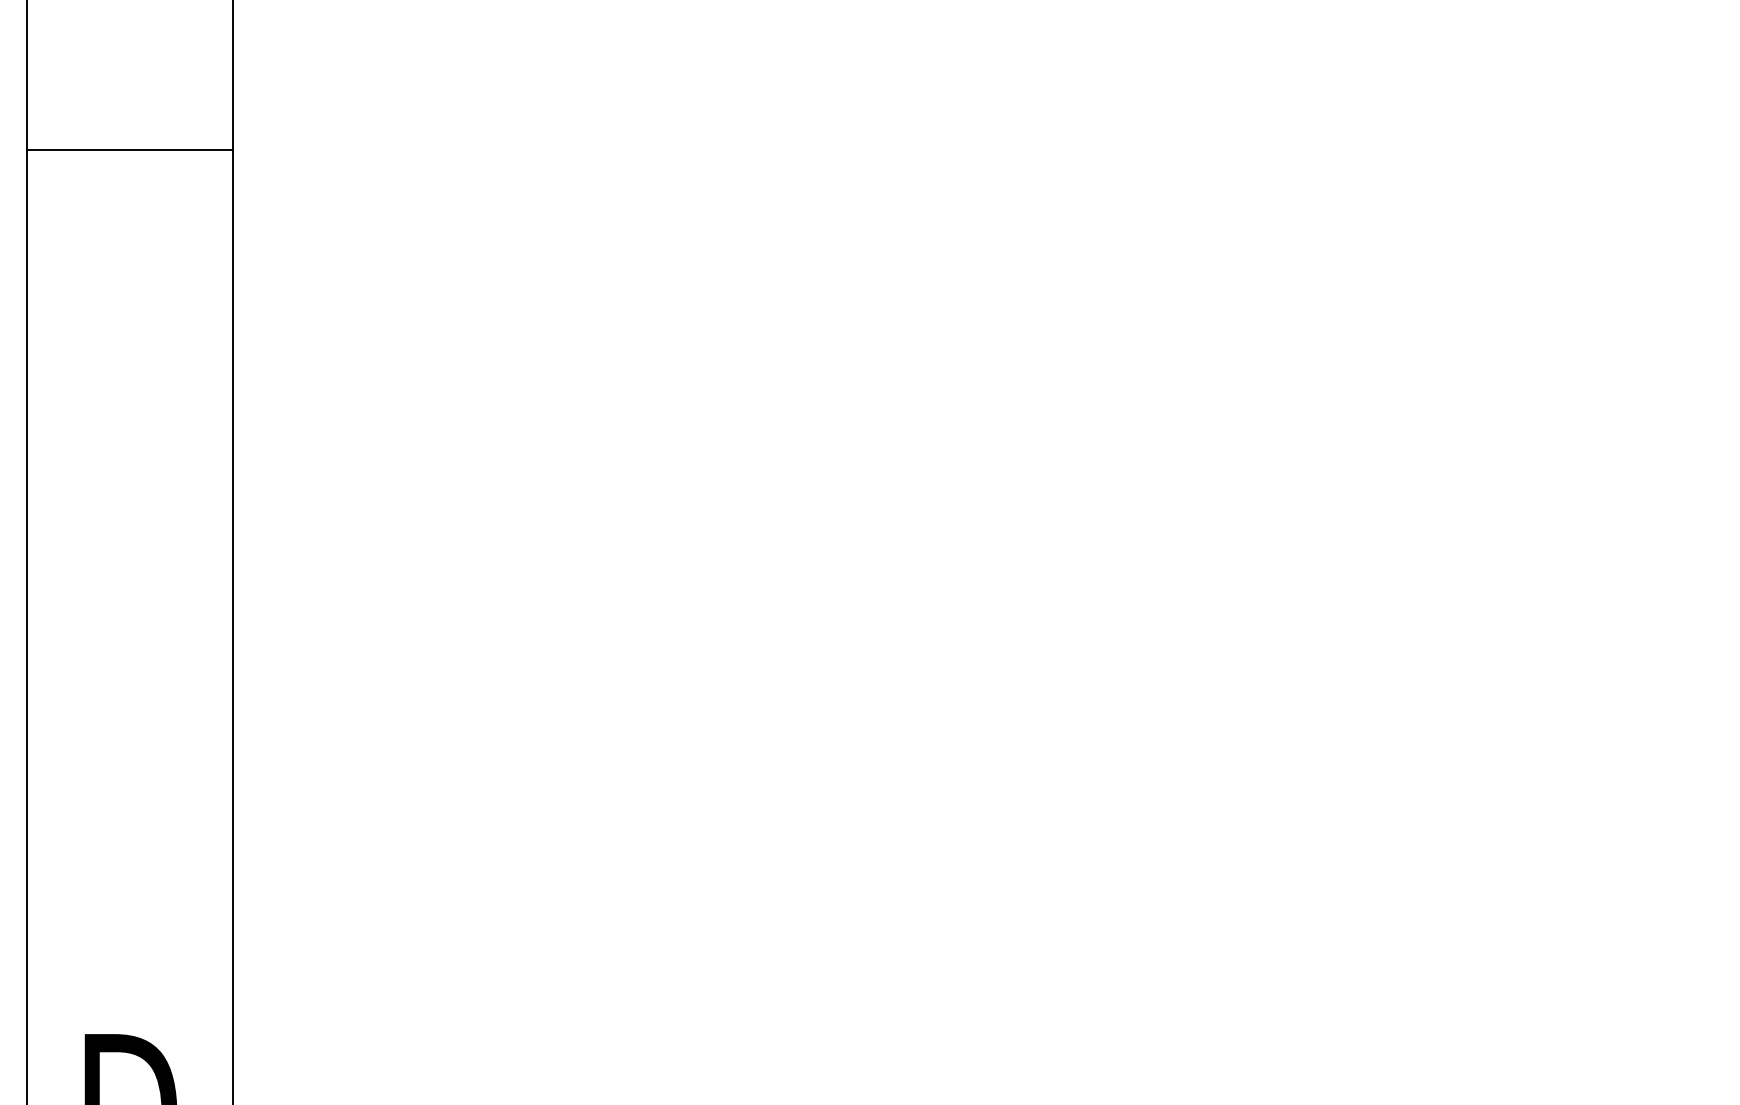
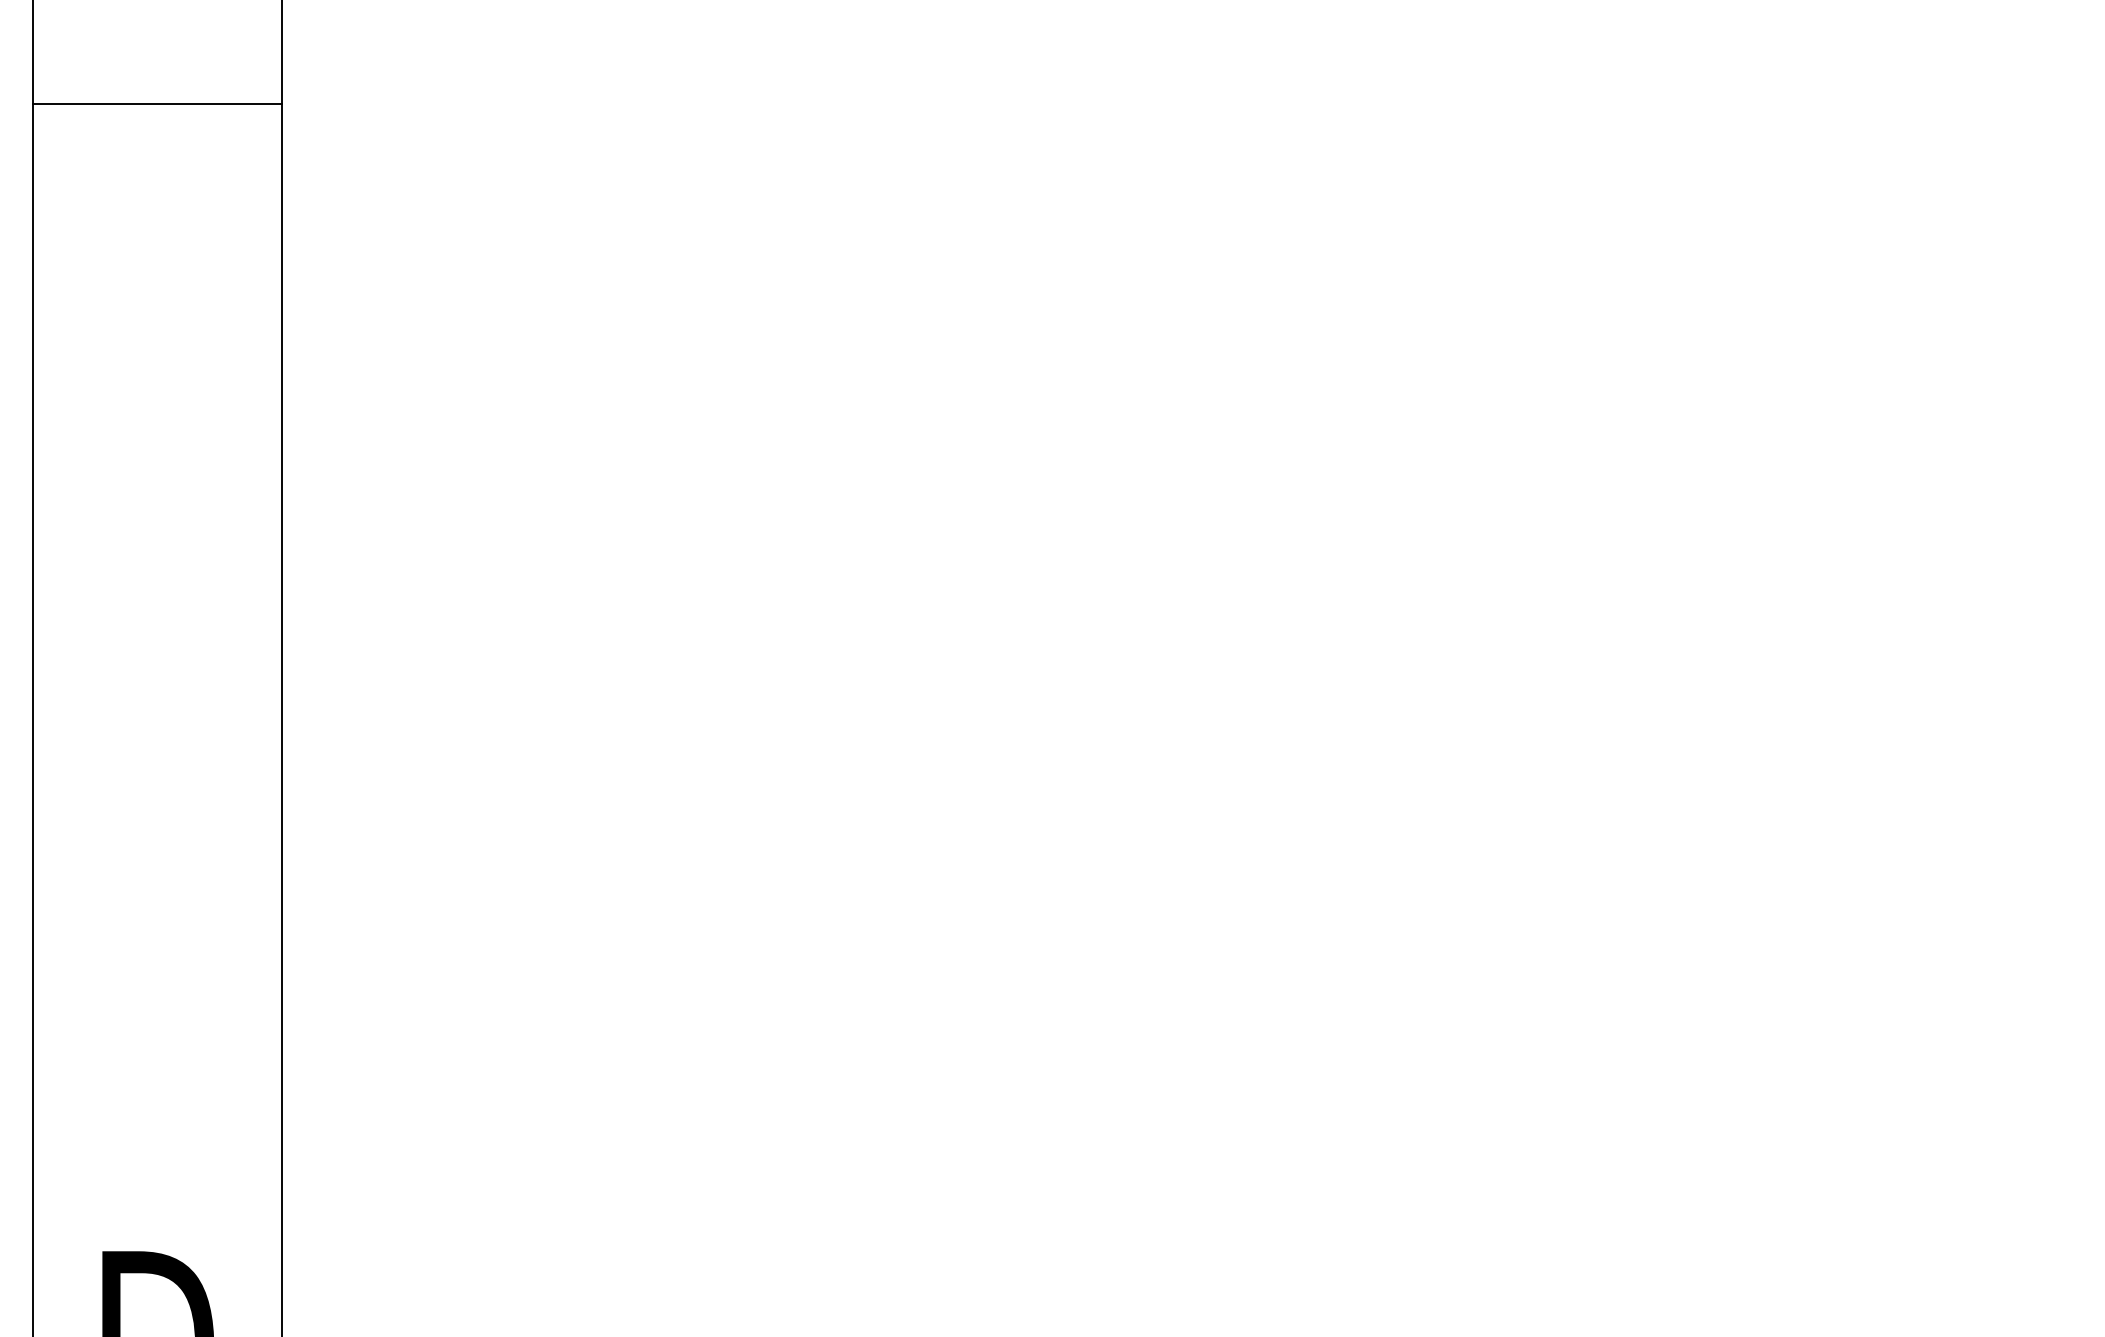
line: (129, 150) -> (156, 104), moved

